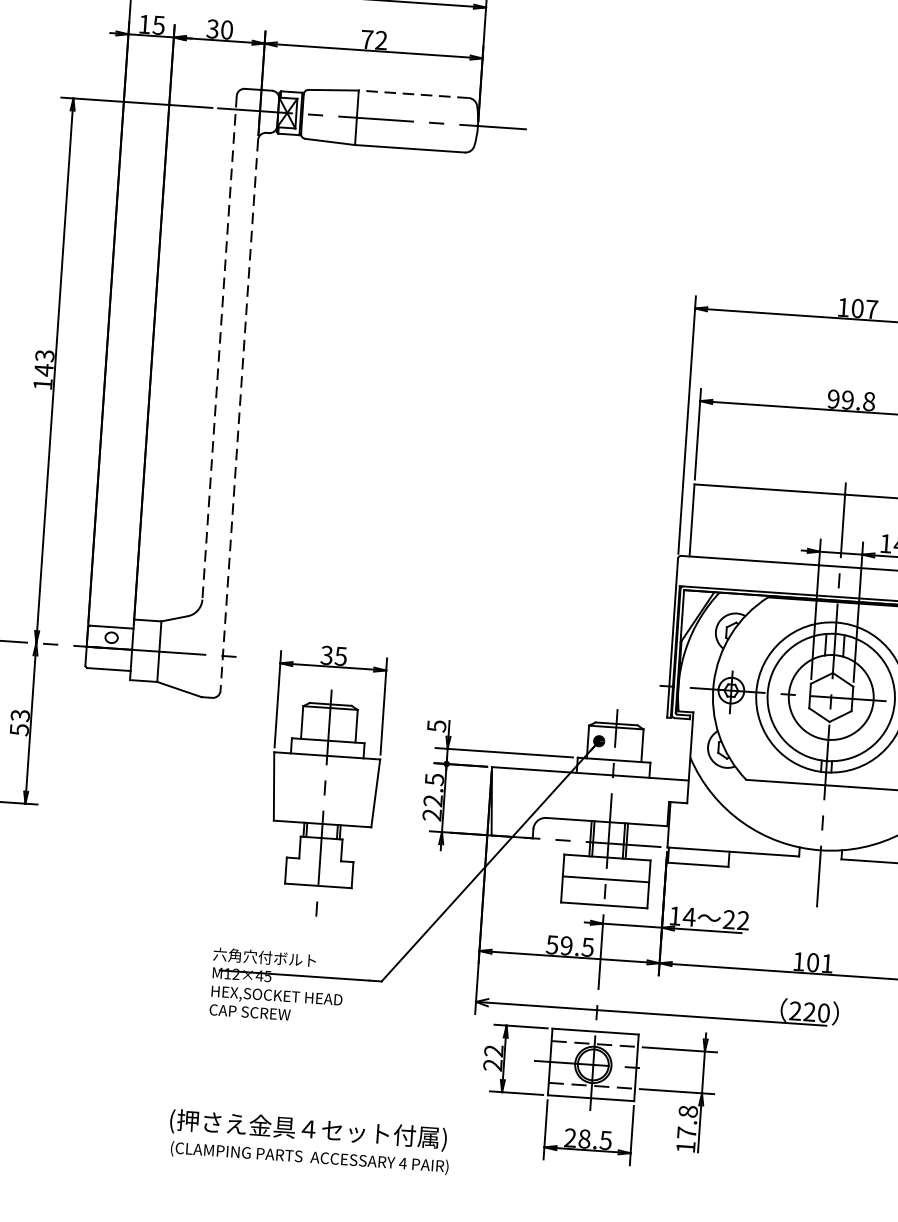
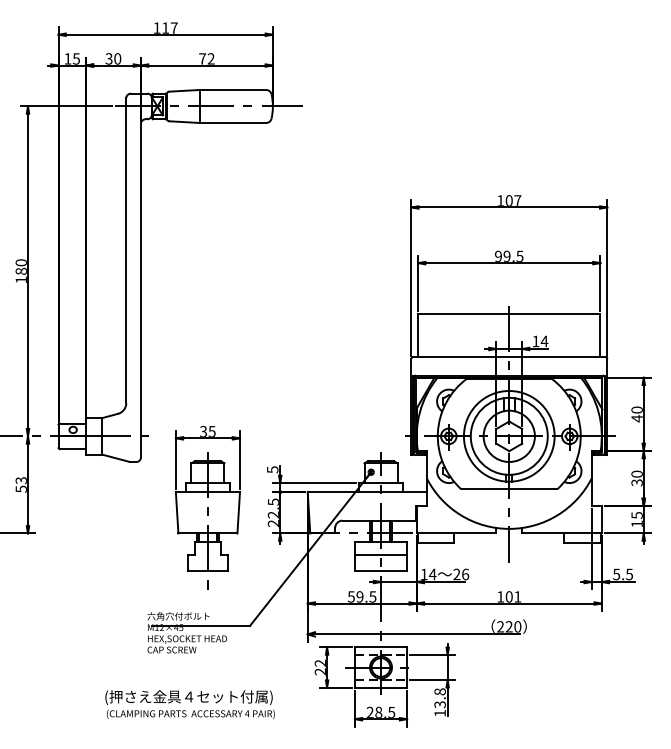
line: (413, 93) -> (232, 89), dashed -> solid
line: (219, 349) -> (126, 251), dashed -> solid
text: (42, 363) -> (20, 267), 143 -> 180
text: (868, 399) -> (519, 255), 99.8 -> 99.5
line: (238, 415) -> (140, 290), dashed -> solid
text: (743, 920) -> (465, 574), 22 -> 26
text: (685, 1132) -> (439, 704), 17.8 -> 13.8
text: (308, 1141) -> (189, 704), moved

